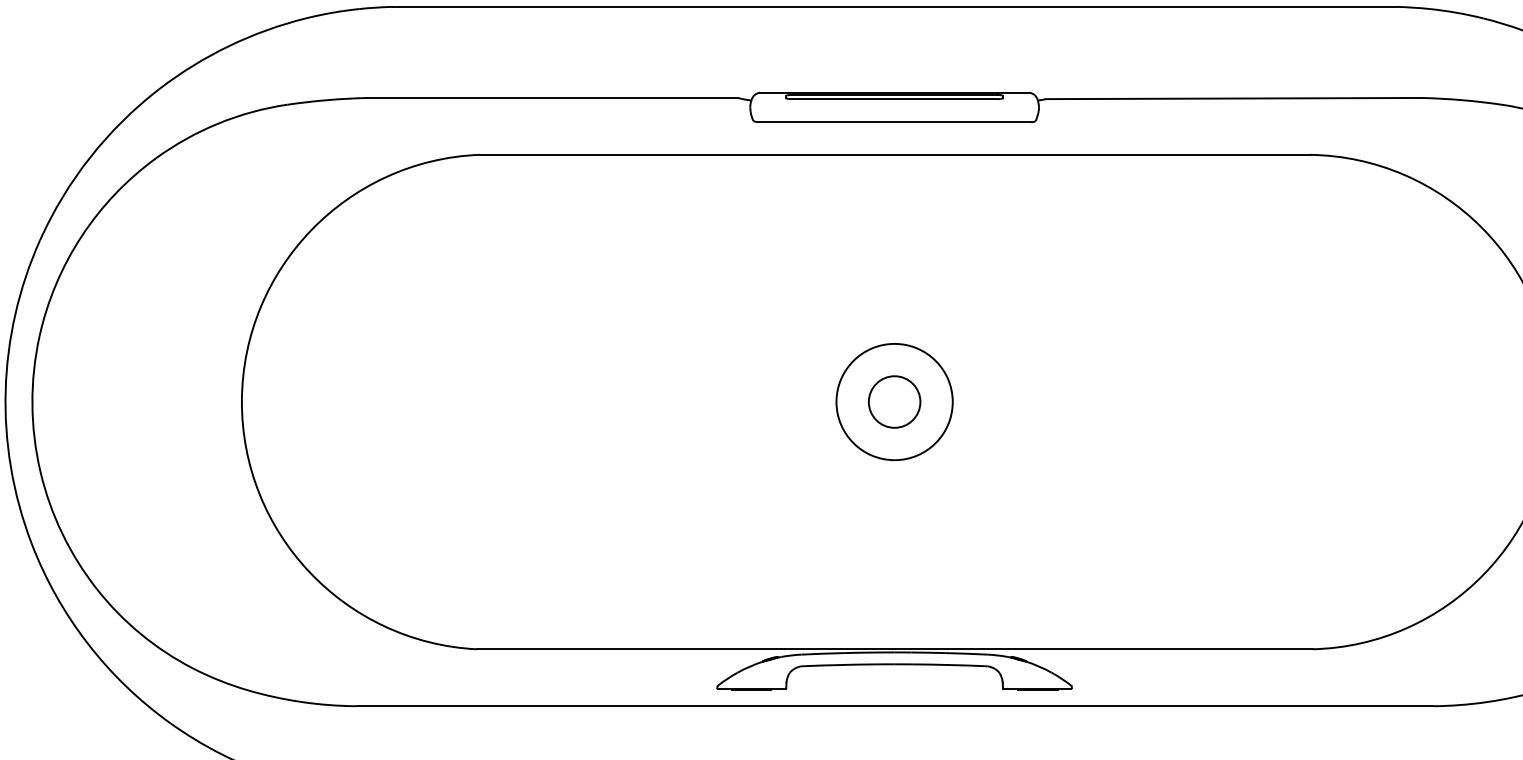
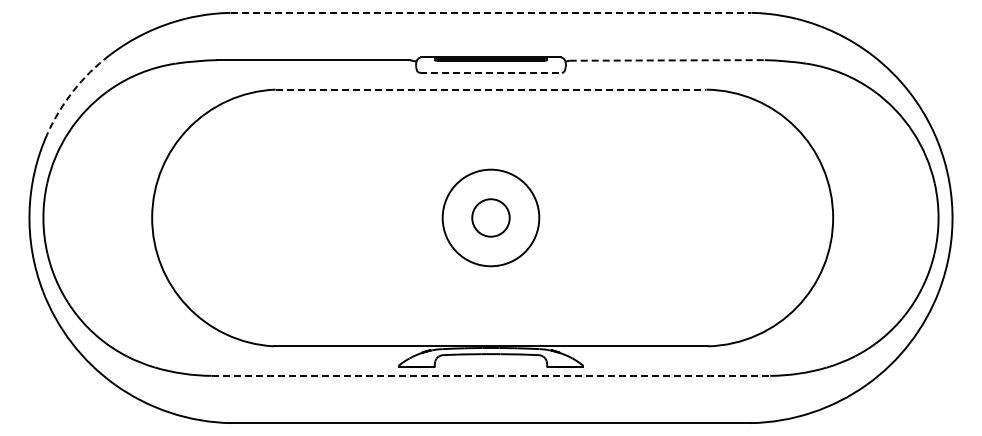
line: (895, 6) -> (491, 12), solid -> dashed
line: (1234, 98) -> (667, 60), solid -> dashed
line: (895, 121) -> (491, 72), solid -> dashed
line: (895, 154) -> (491, 89), solid -> dashed
arc: (90, 158) -> (73, 91), solid -> dashed
circle: (893, 401) -> (490, 217), size x1.4
circle: (893, 401) -> (490, 217), size x1.6
line: (895, 705) -> (491, 375), solid -> dashed

